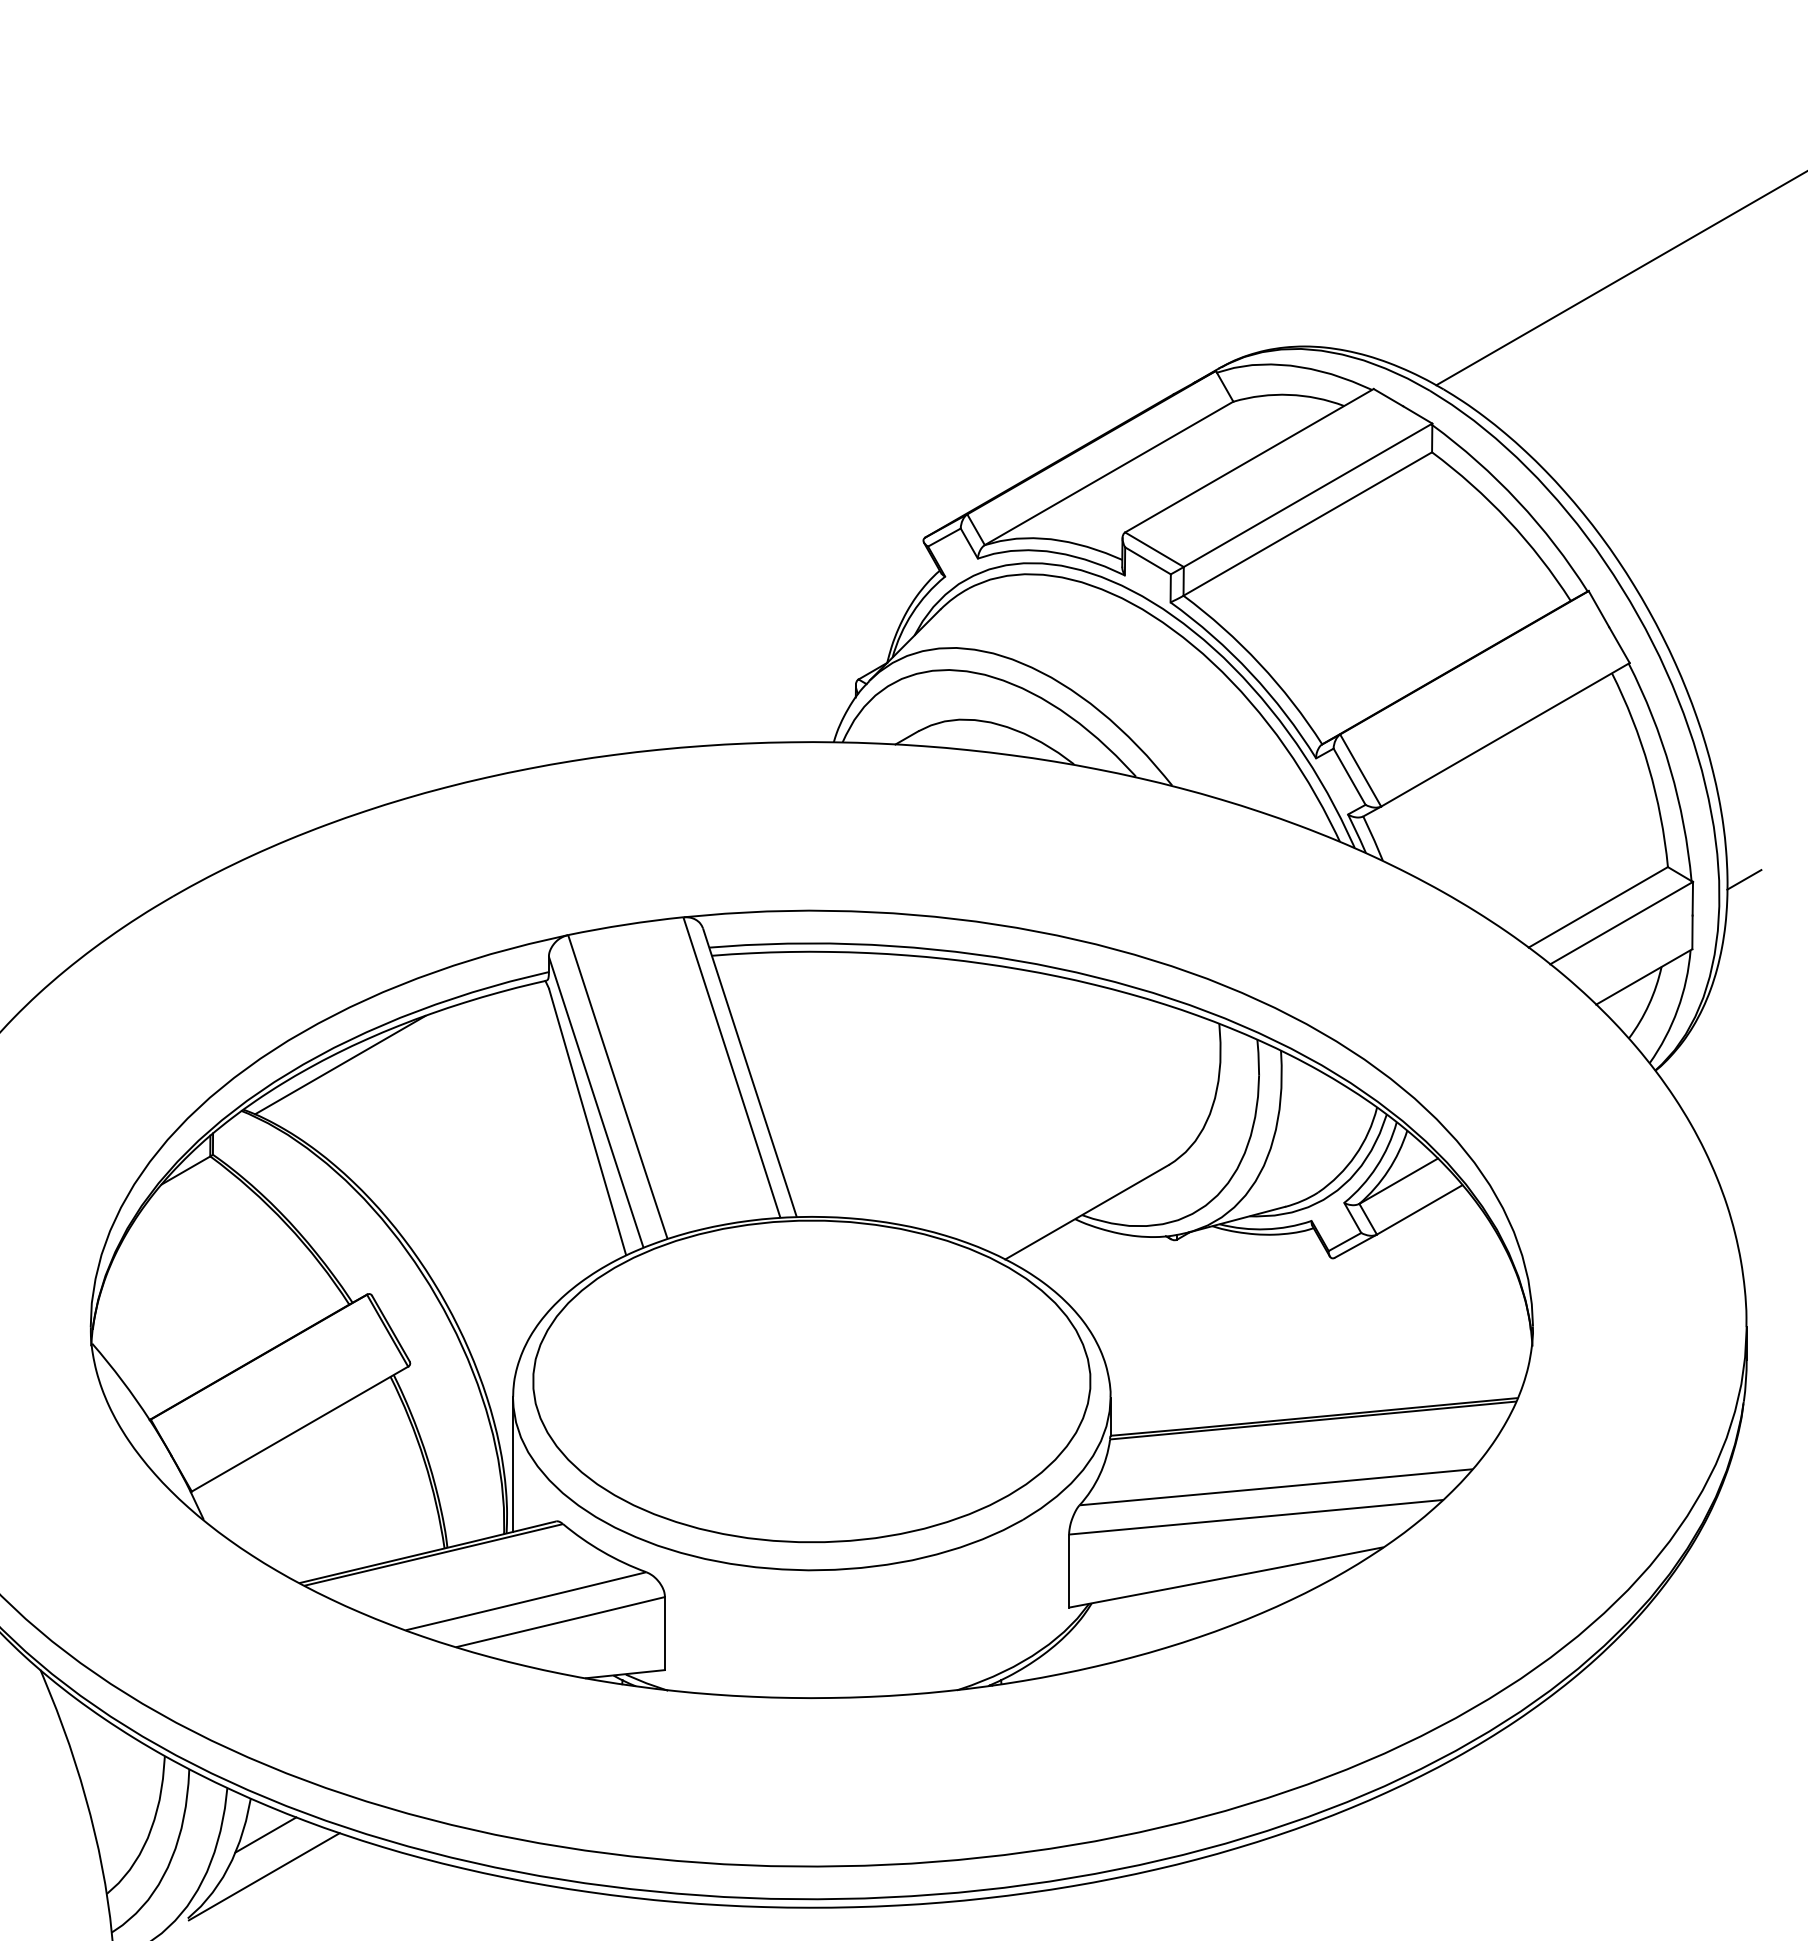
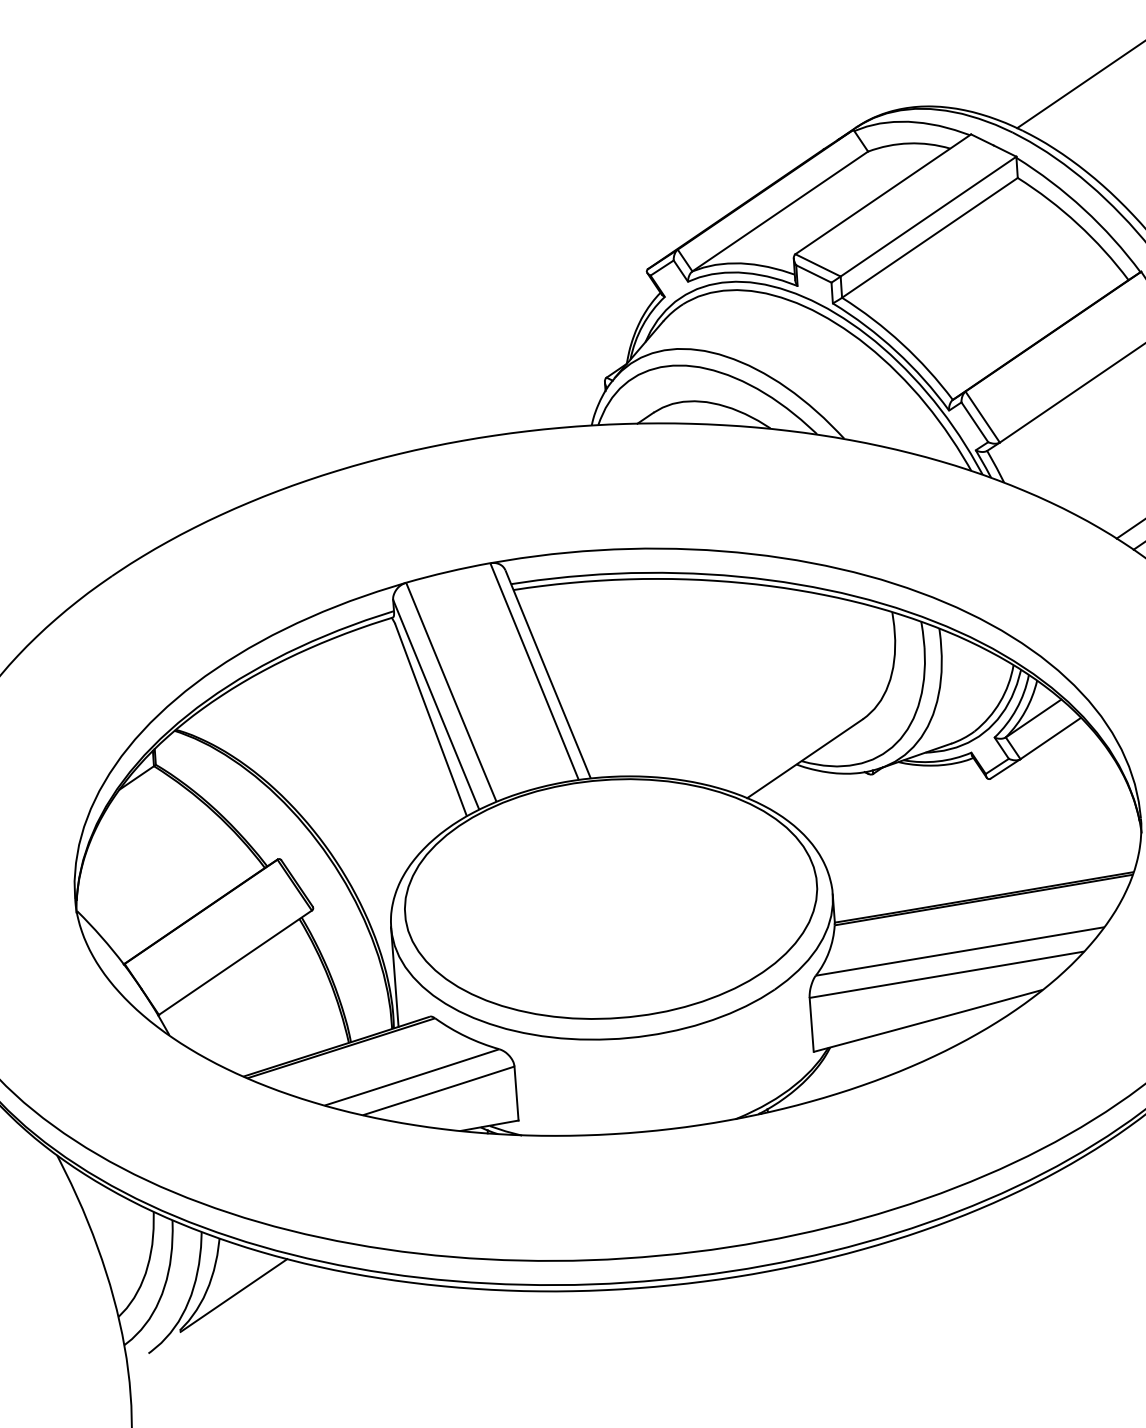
line: (340, 1065) -> (245, 691), removed
line: (265, 1834) -> (232, 1264), removed

